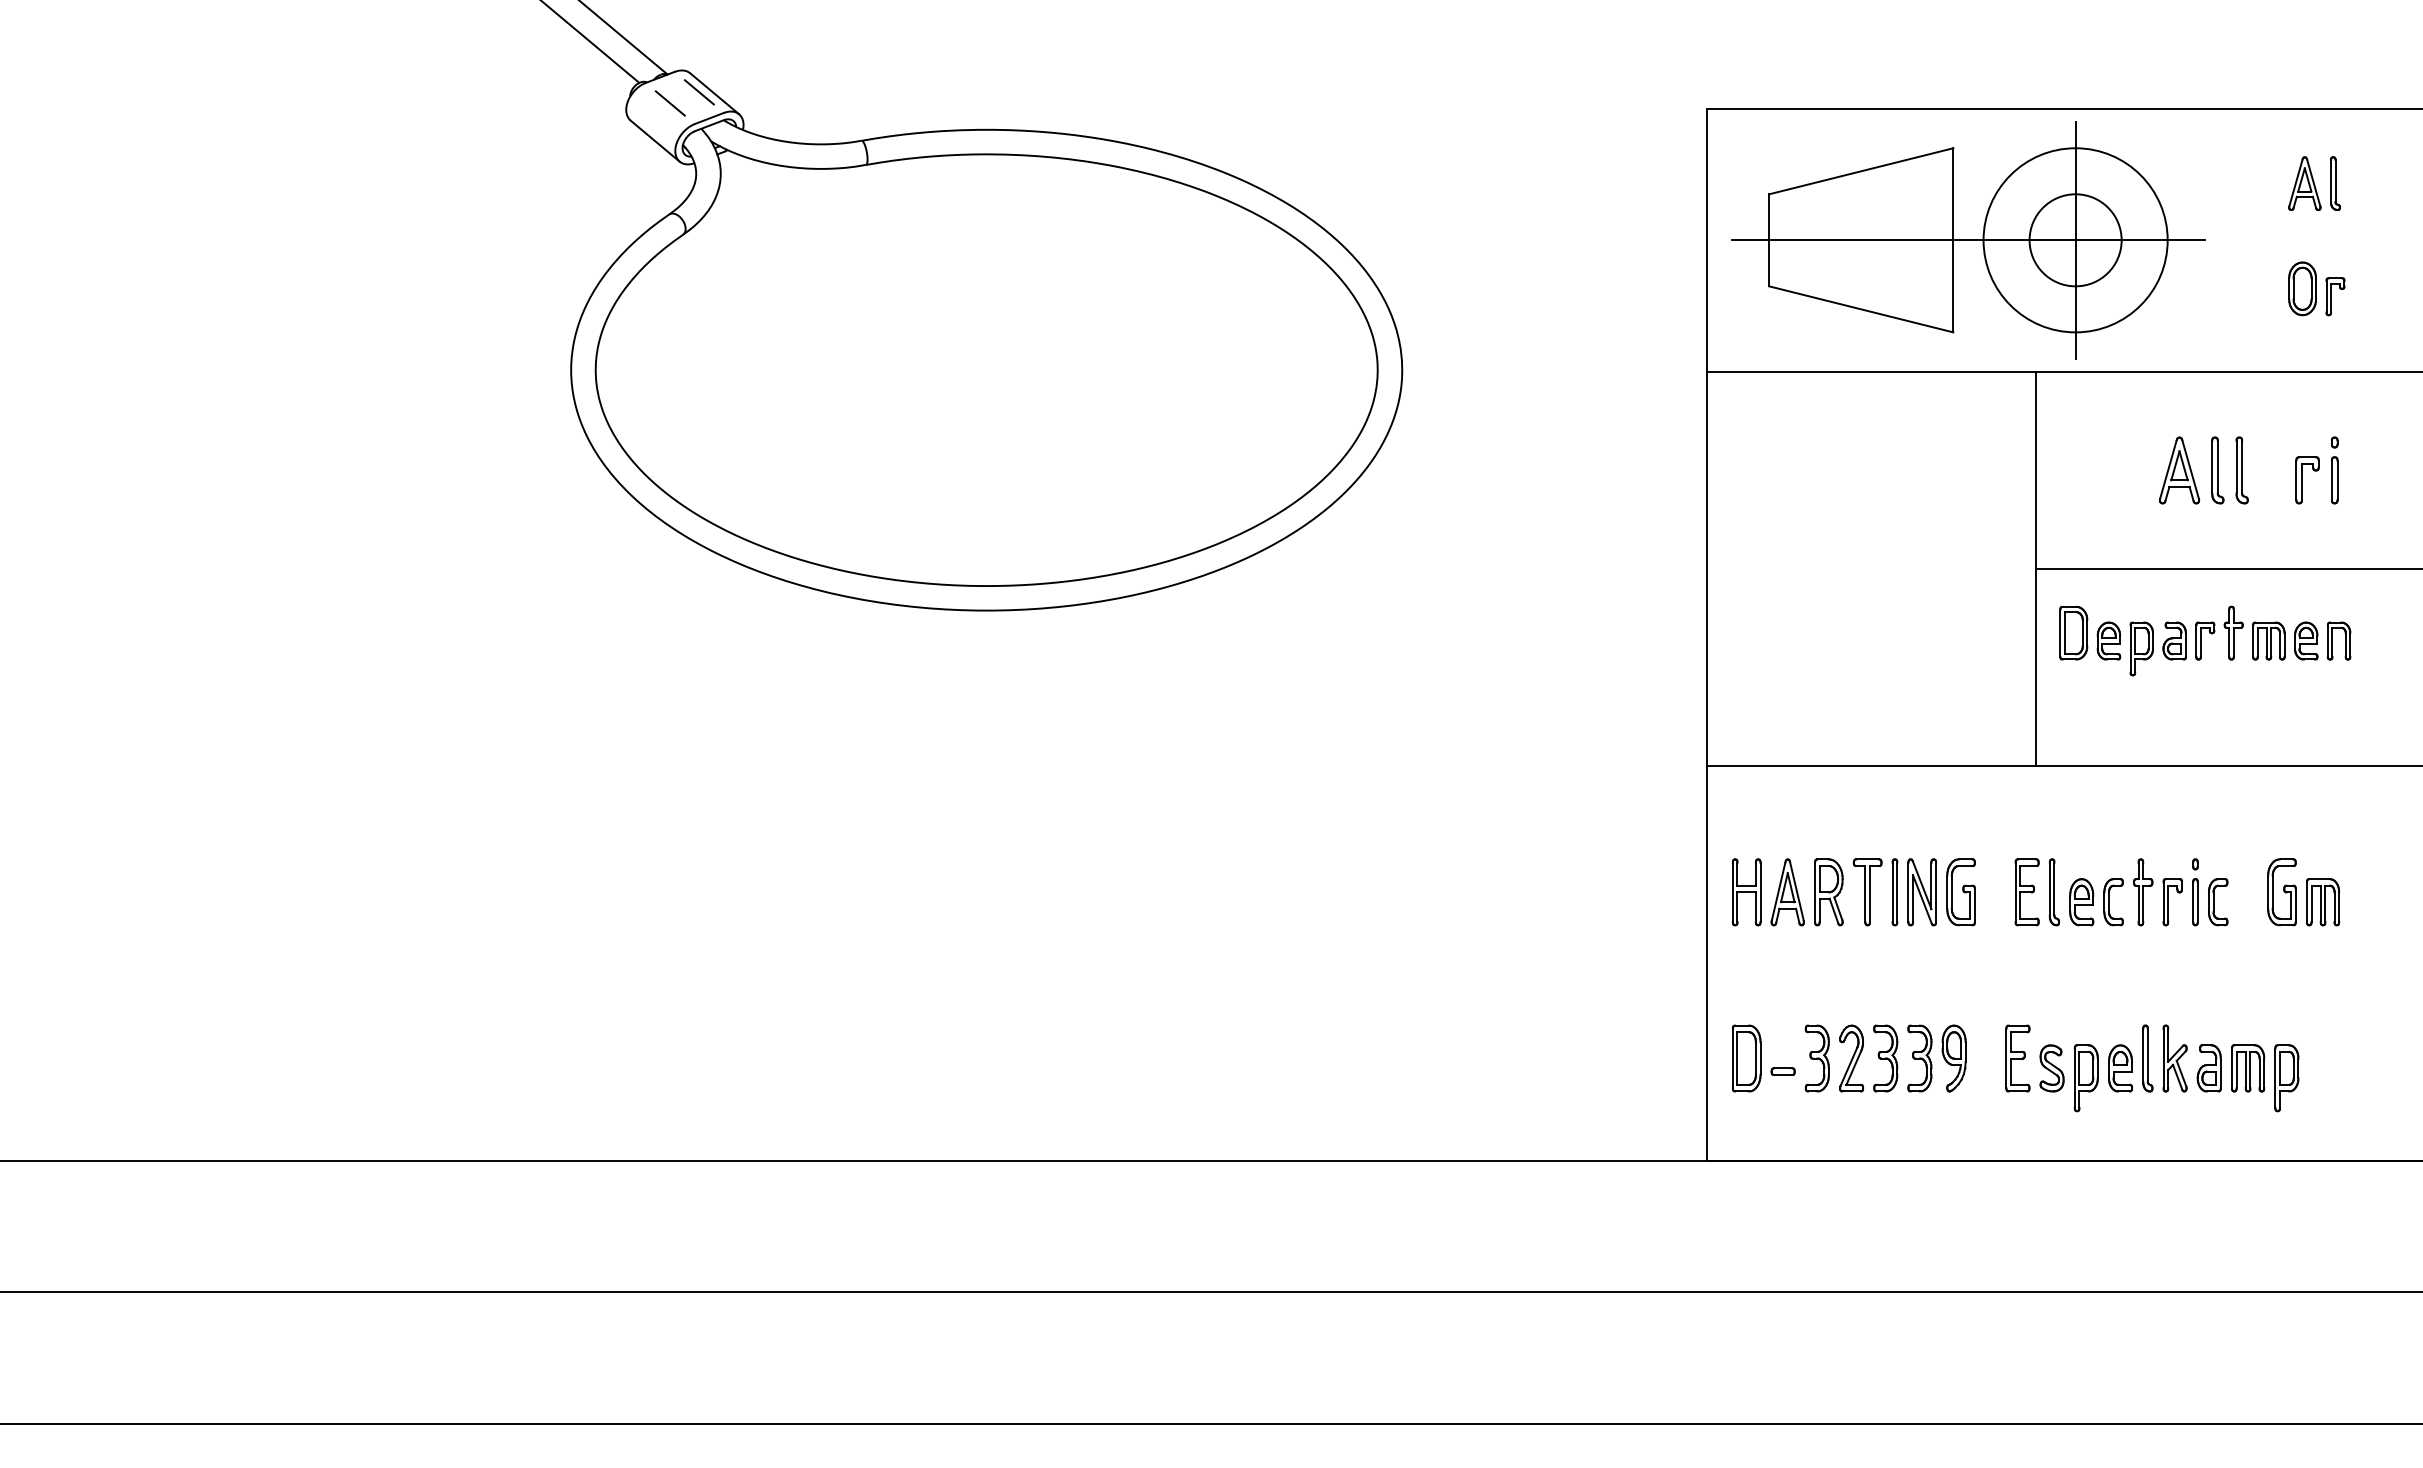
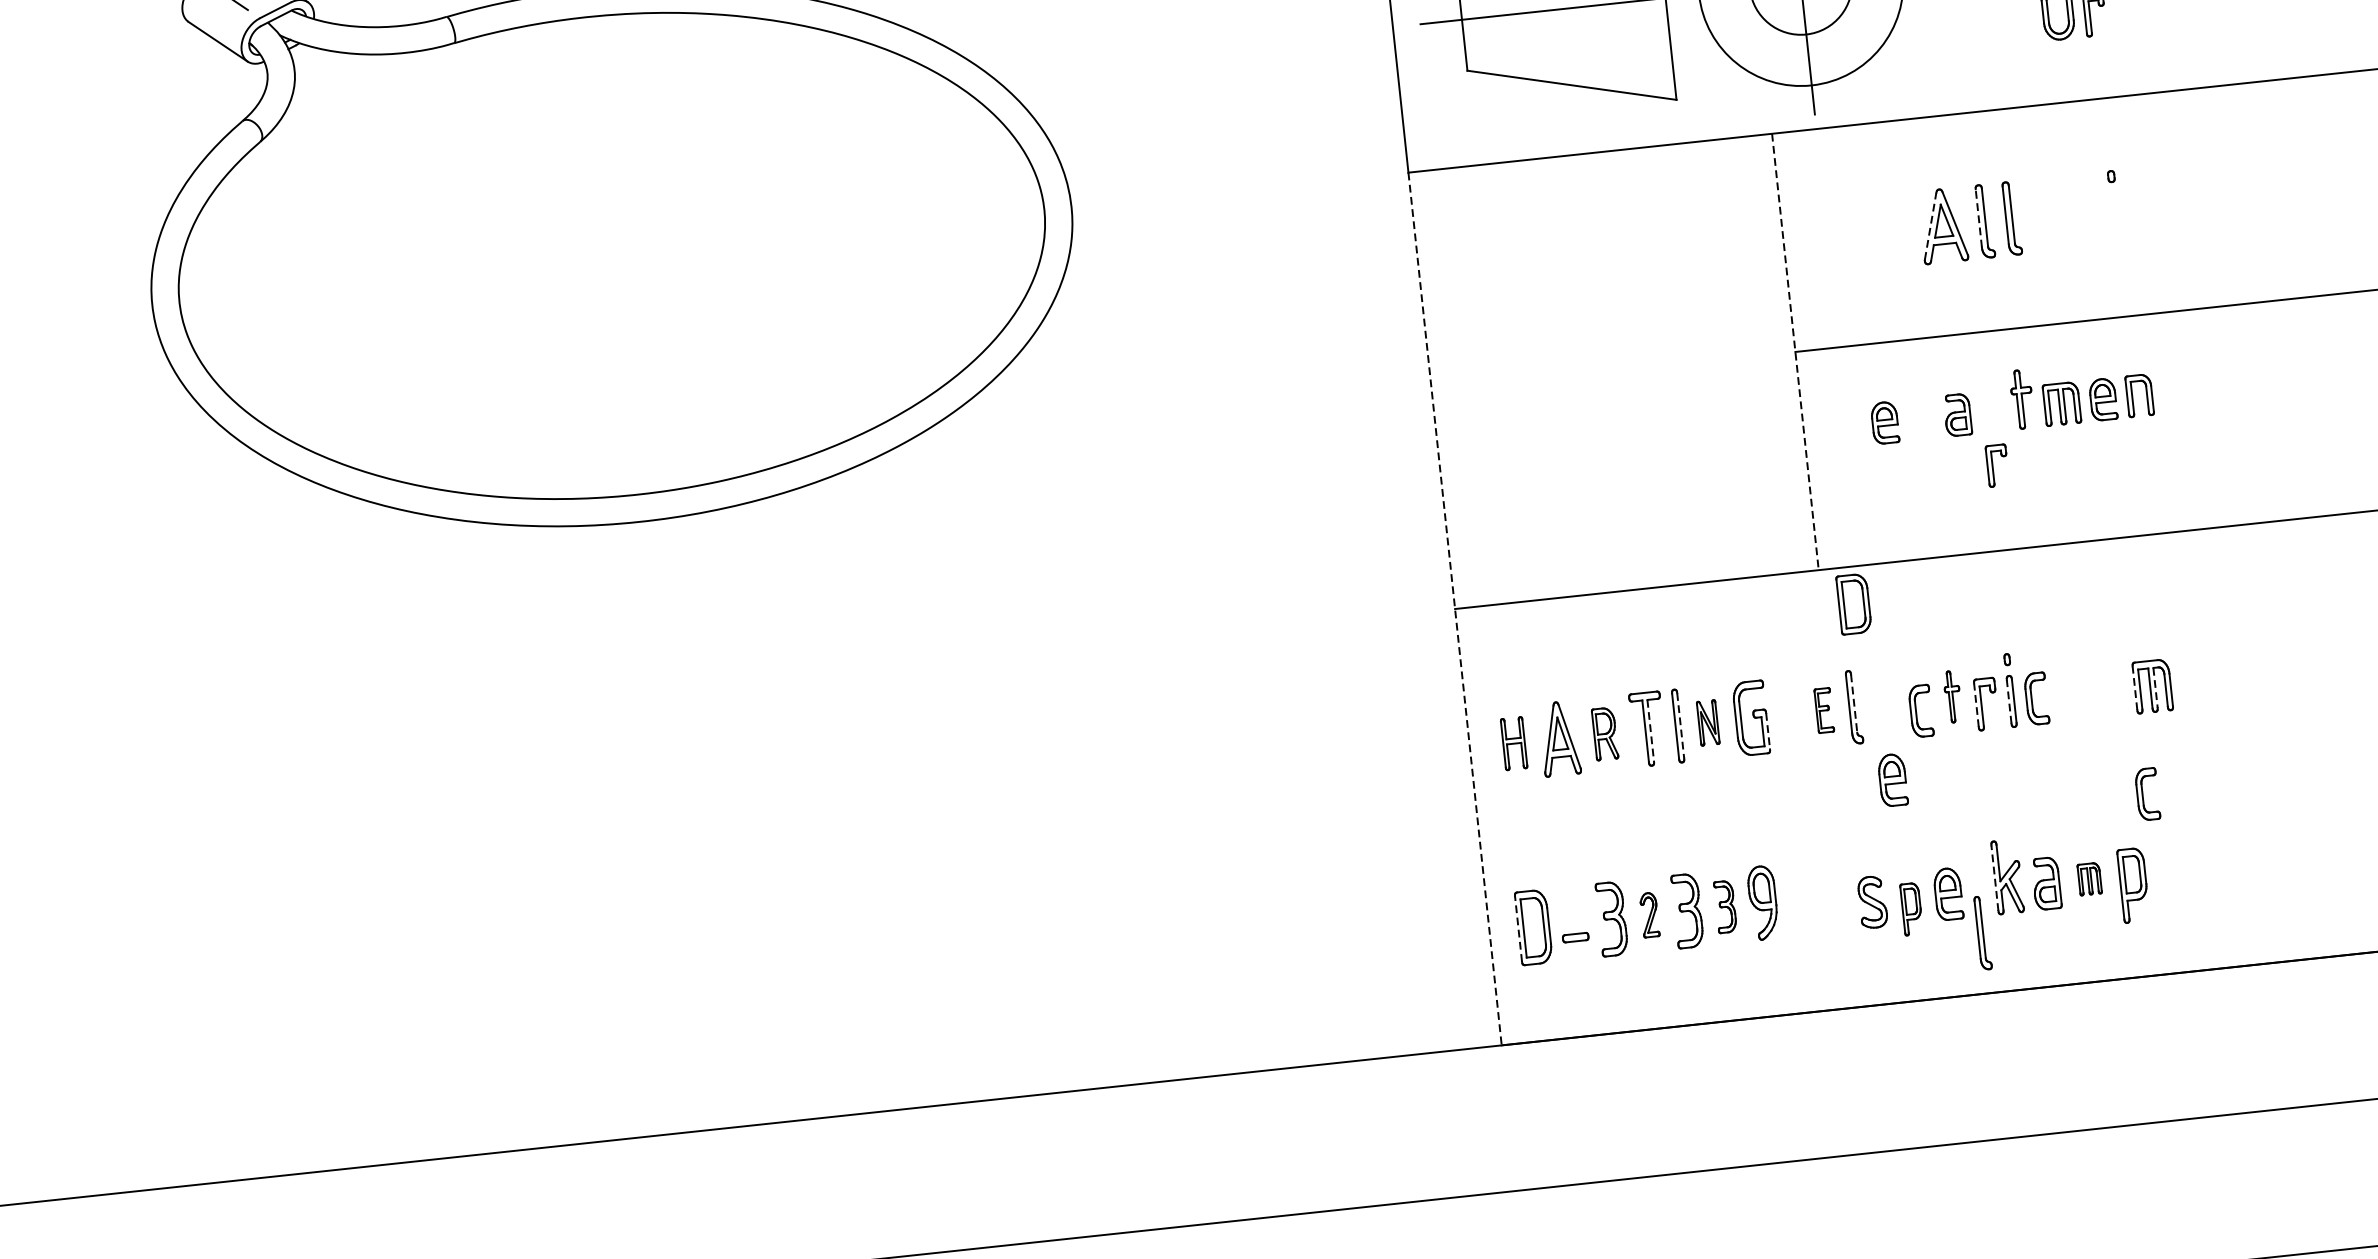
line: (2212, 466) -> (1979, 217), solid -> dashed
line: (2168, 469) -> (1930, 226), solid -> dashed
part: (2307, 480) -> (2085, 221), removed
part: (2334, 480) -> (2115, 218), removed
line: (2035, 569) -> (1795, 352), solid -> dashed
part: (2073, 633) -> (1853, 604), moved
part: (2205, 640) -> (1997, 465), moved
part: (2141, 648) -> (1922, 427), removed
line: (1706, 766) -> (1454, 609), solid -> dashed
line: (2054, 889) -> (1854, 704), solid -> dashed
part: (1746, 892) -> (1513, 743), size x0.7
part: (1828, 892) -> (1604, 734), size x0.7
line: (1897, 892) -> (1680, 725), solid -> dashed
part: (1921, 892) -> (1707, 723), size x0.6
part: (2026, 892) -> (1823, 710), size x0.6
part: (2143, 892) -> (1953, 696), size x0.7
part: (2281, 892) -> (2105, 680), removed
line: (1869, 893) -> (1650, 730), solid -> dashed
part: (2081, 902) -> (1892, 780), moved
line: (2163, 902) -> (1976, 705), solid -> dashed
line: (2193, 902) -> (2009, 702), solid -> dashed
line: (2306, 902) -> (2134, 688), solid -> dashed
line: (2325, 904) -> (2155, 688), solid -> dashed
line: (1974, 906) -> (1767, 732), solid -> dashed
part: (2308, 998) -> (2148, 794), added
line: (1732, 1058) -> (1518, 929), solid -> dashed
part: (1851, 1058) -> (1649, 915), size x0.6
part: (1919, 1058) -> (1724, 906), size x0.7
part: (2017, 1058) -> (1833, 895), removed
part: (2147, 1058) -> (1982, 933), moved
line: (2163, 1058) -> (1994, 878), solid -> dashed
part: (2248, 1068) -> (2090, 879), size x0.6
part: (2085, 1078) -> (1910, 909), size x0.7

